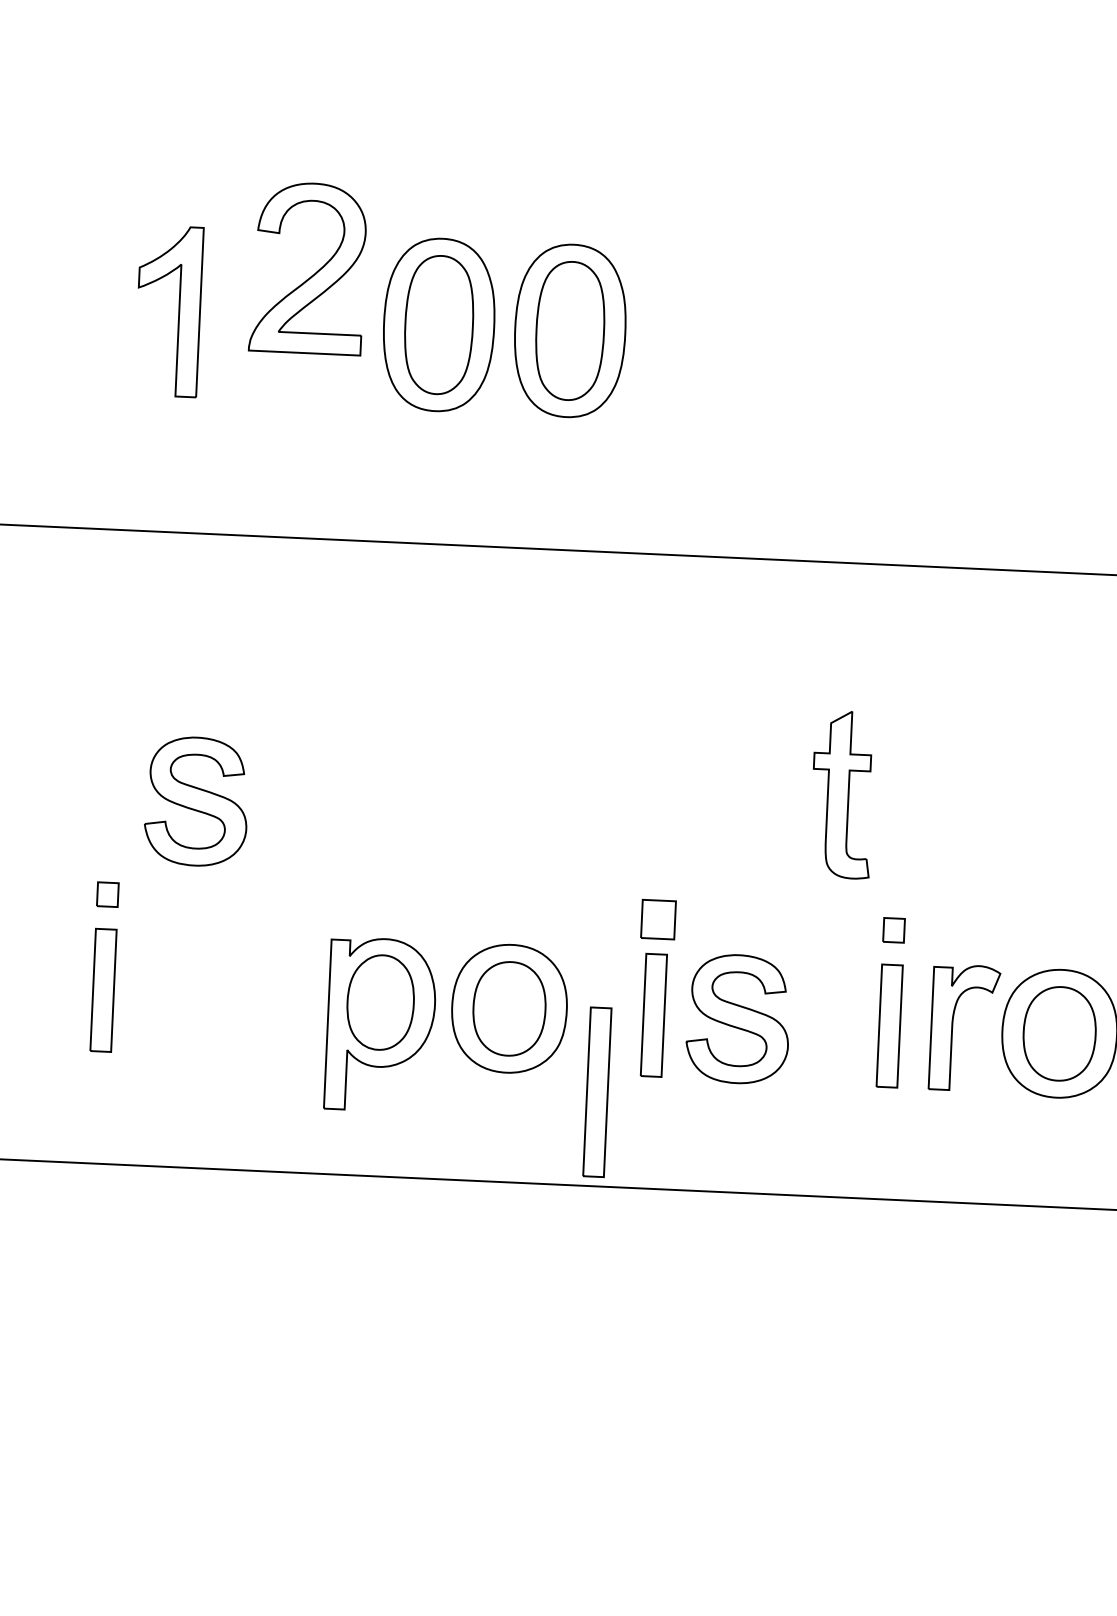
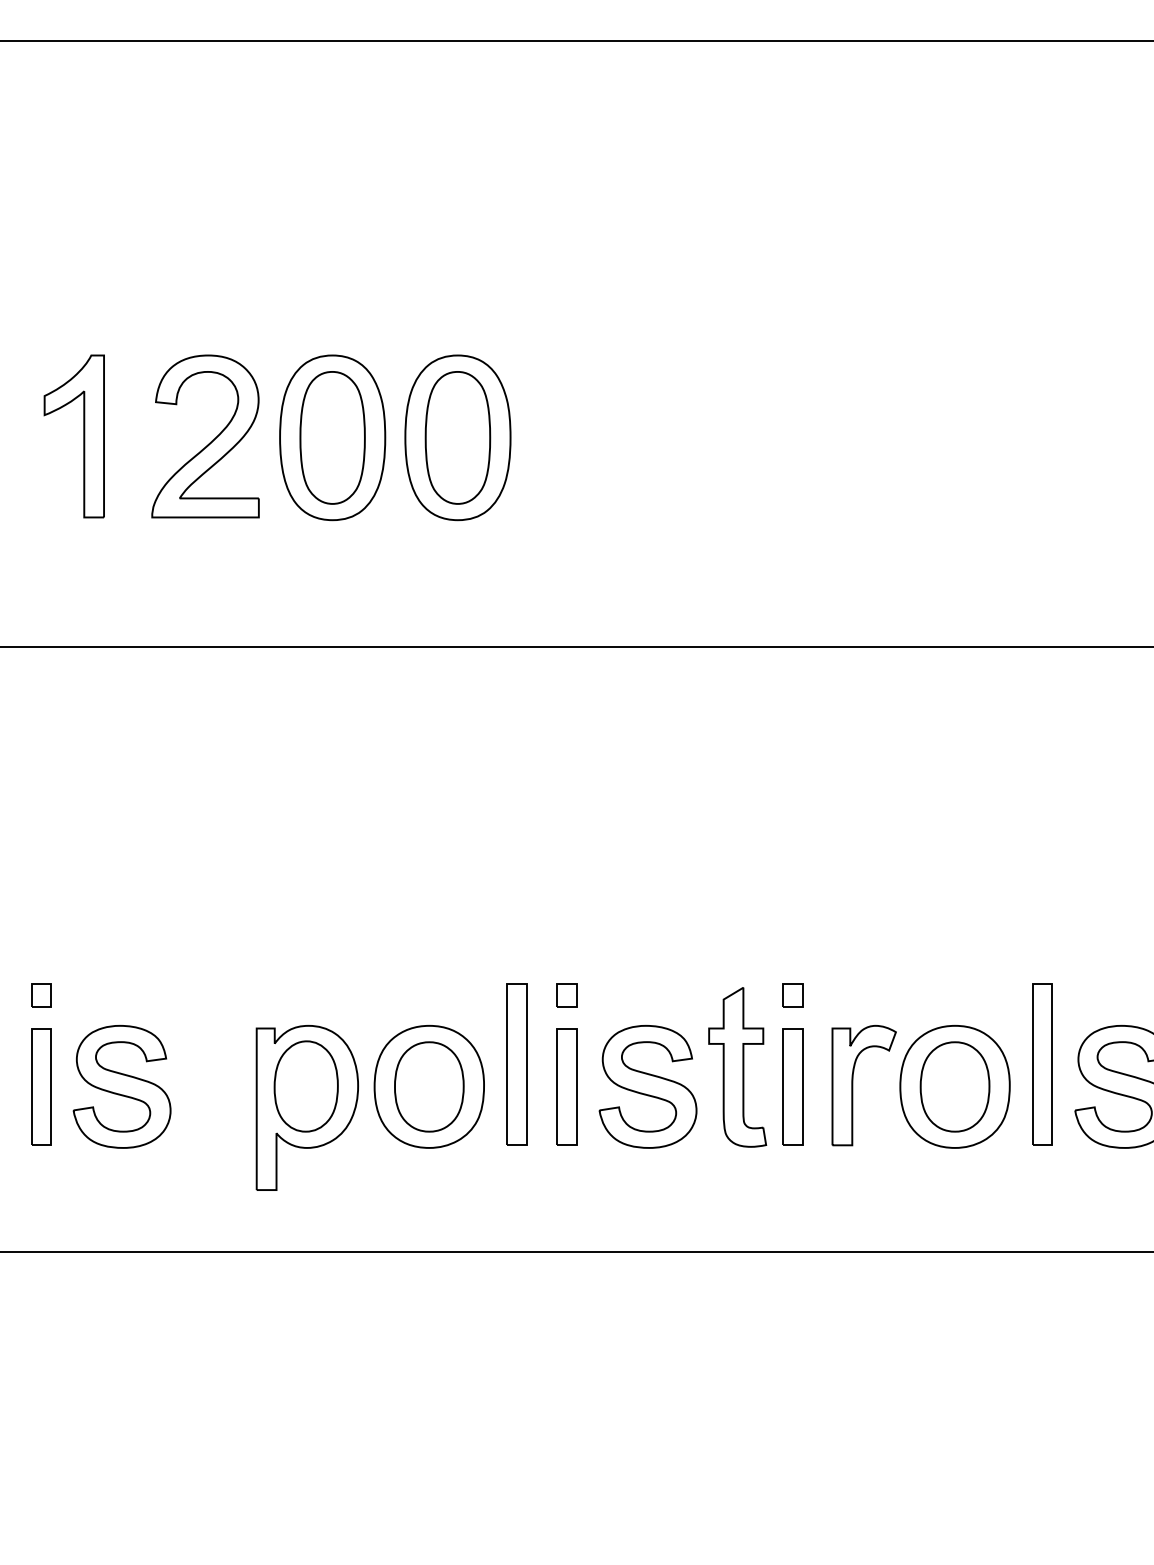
part: (313, 273) -> (210, 441), moved
part: (842, 794) -> (737, 1067), moved
part: (196, 801) -> (121, 1086), moved
part: (657, 919) -> (566, 995), size x0.62
part: (597, 1092) -> (516, 1064), moved

